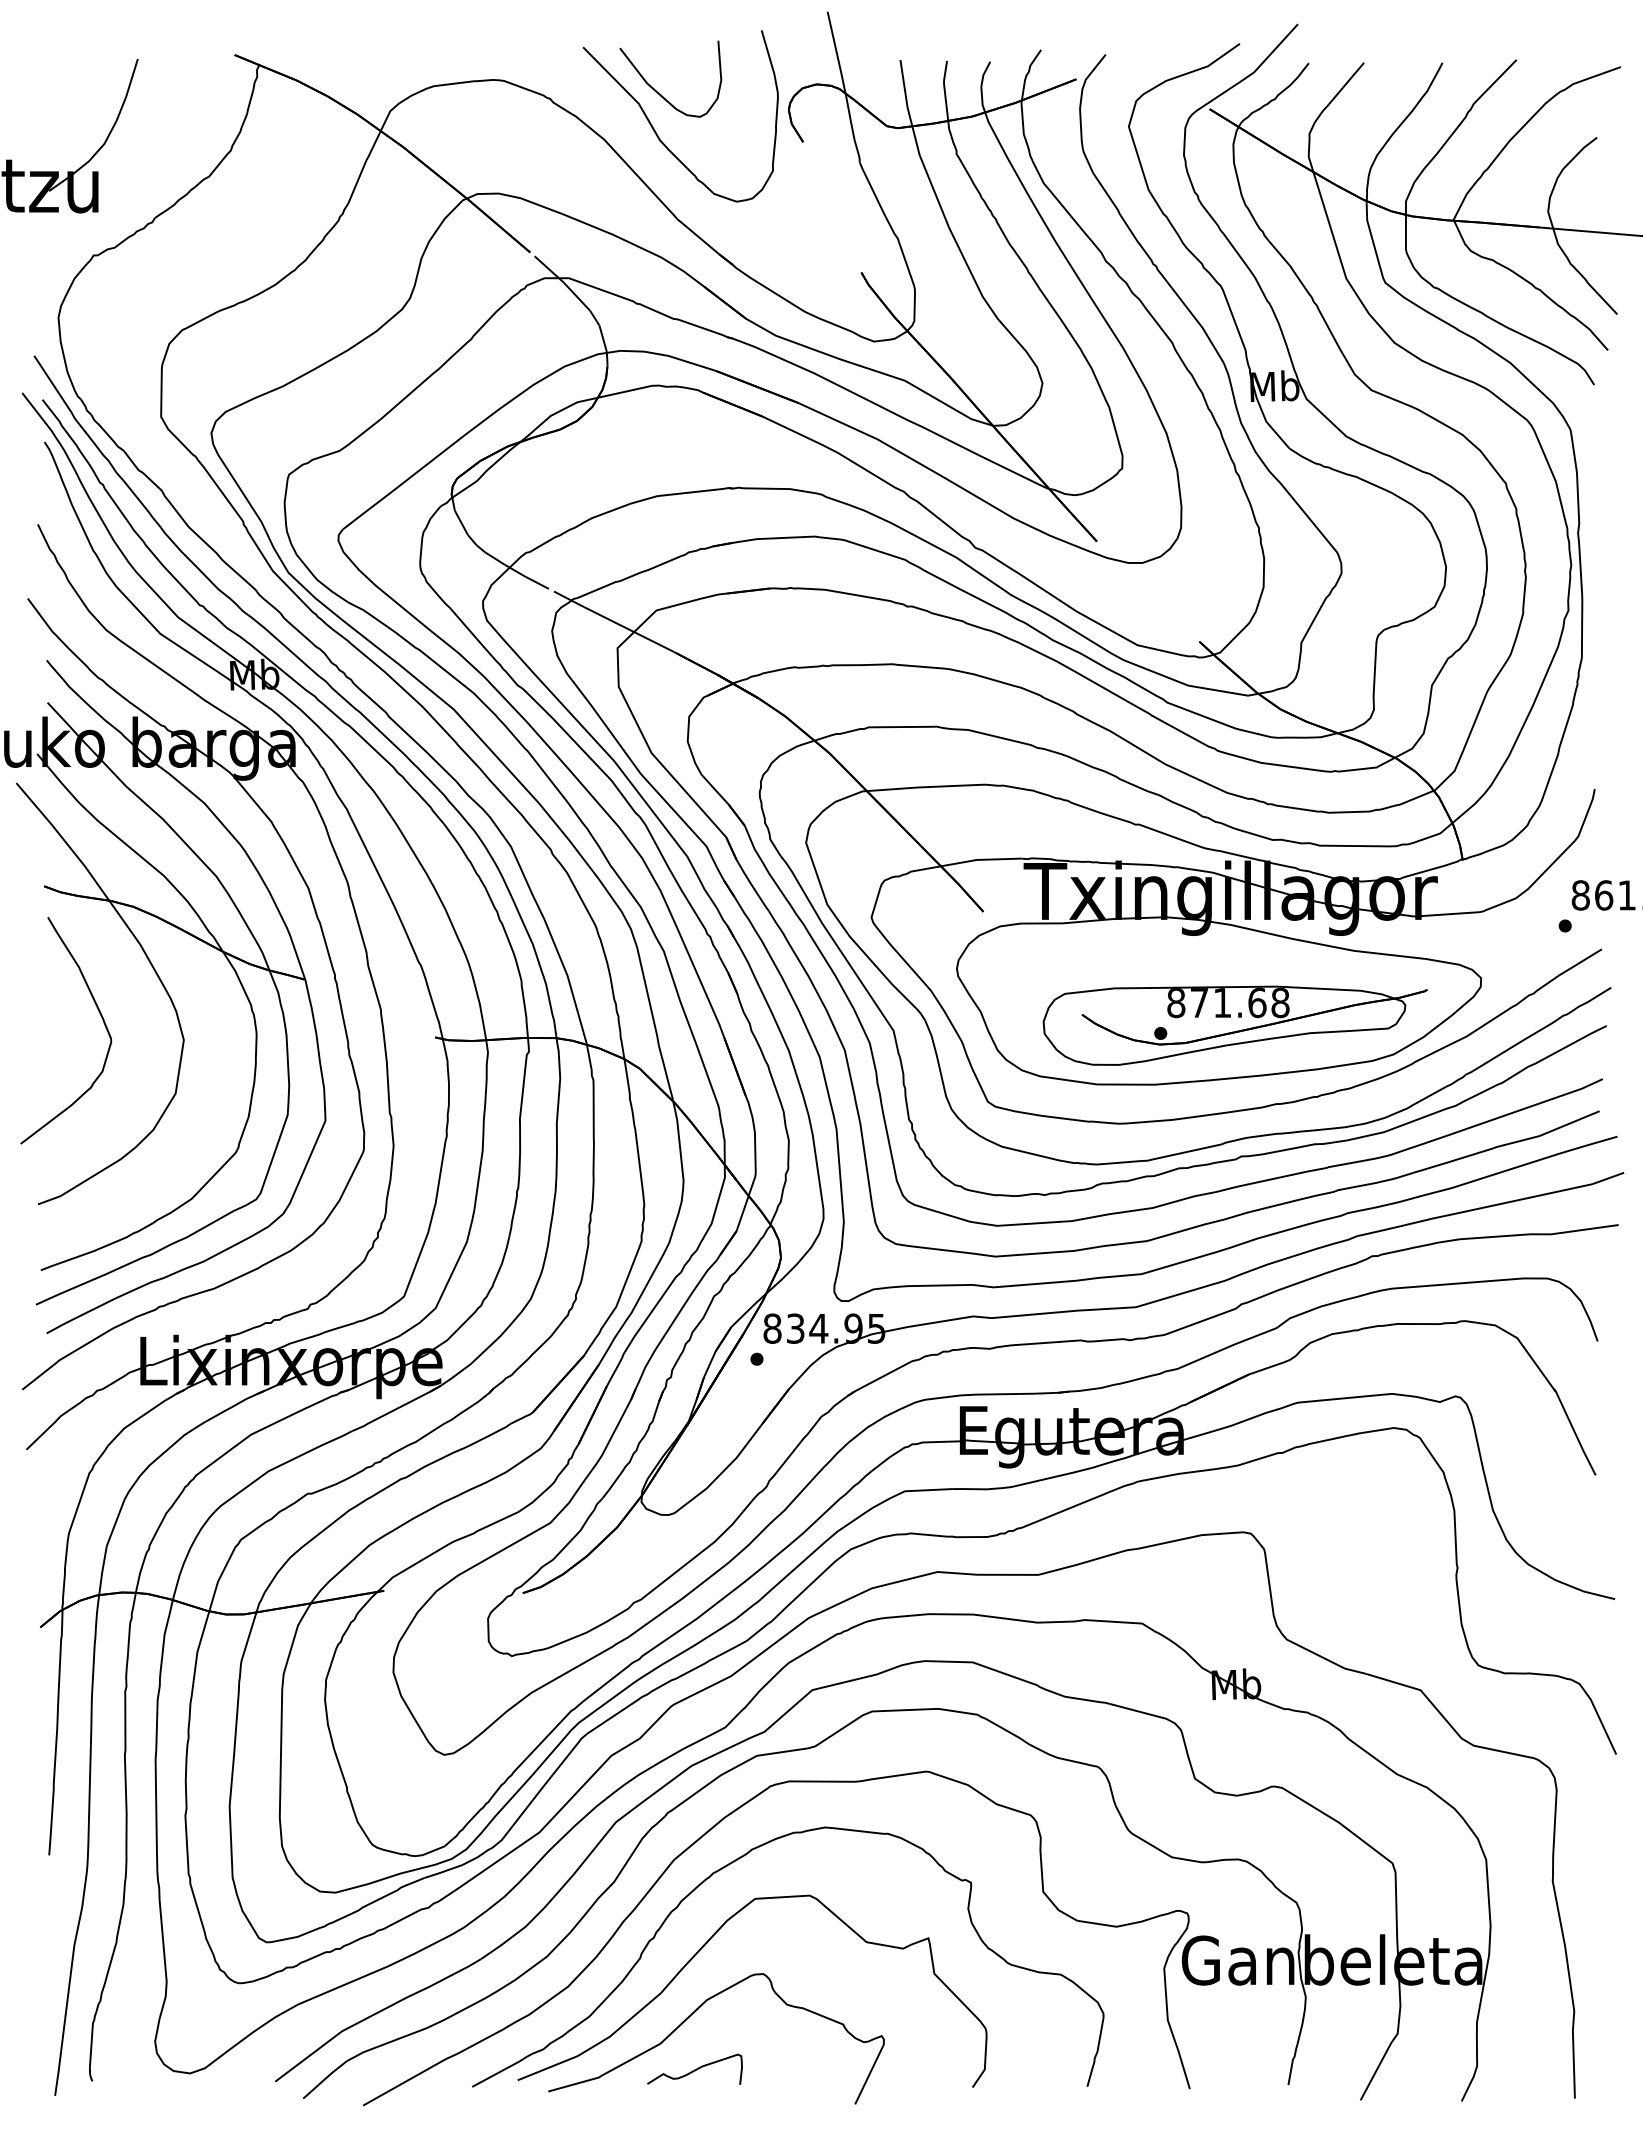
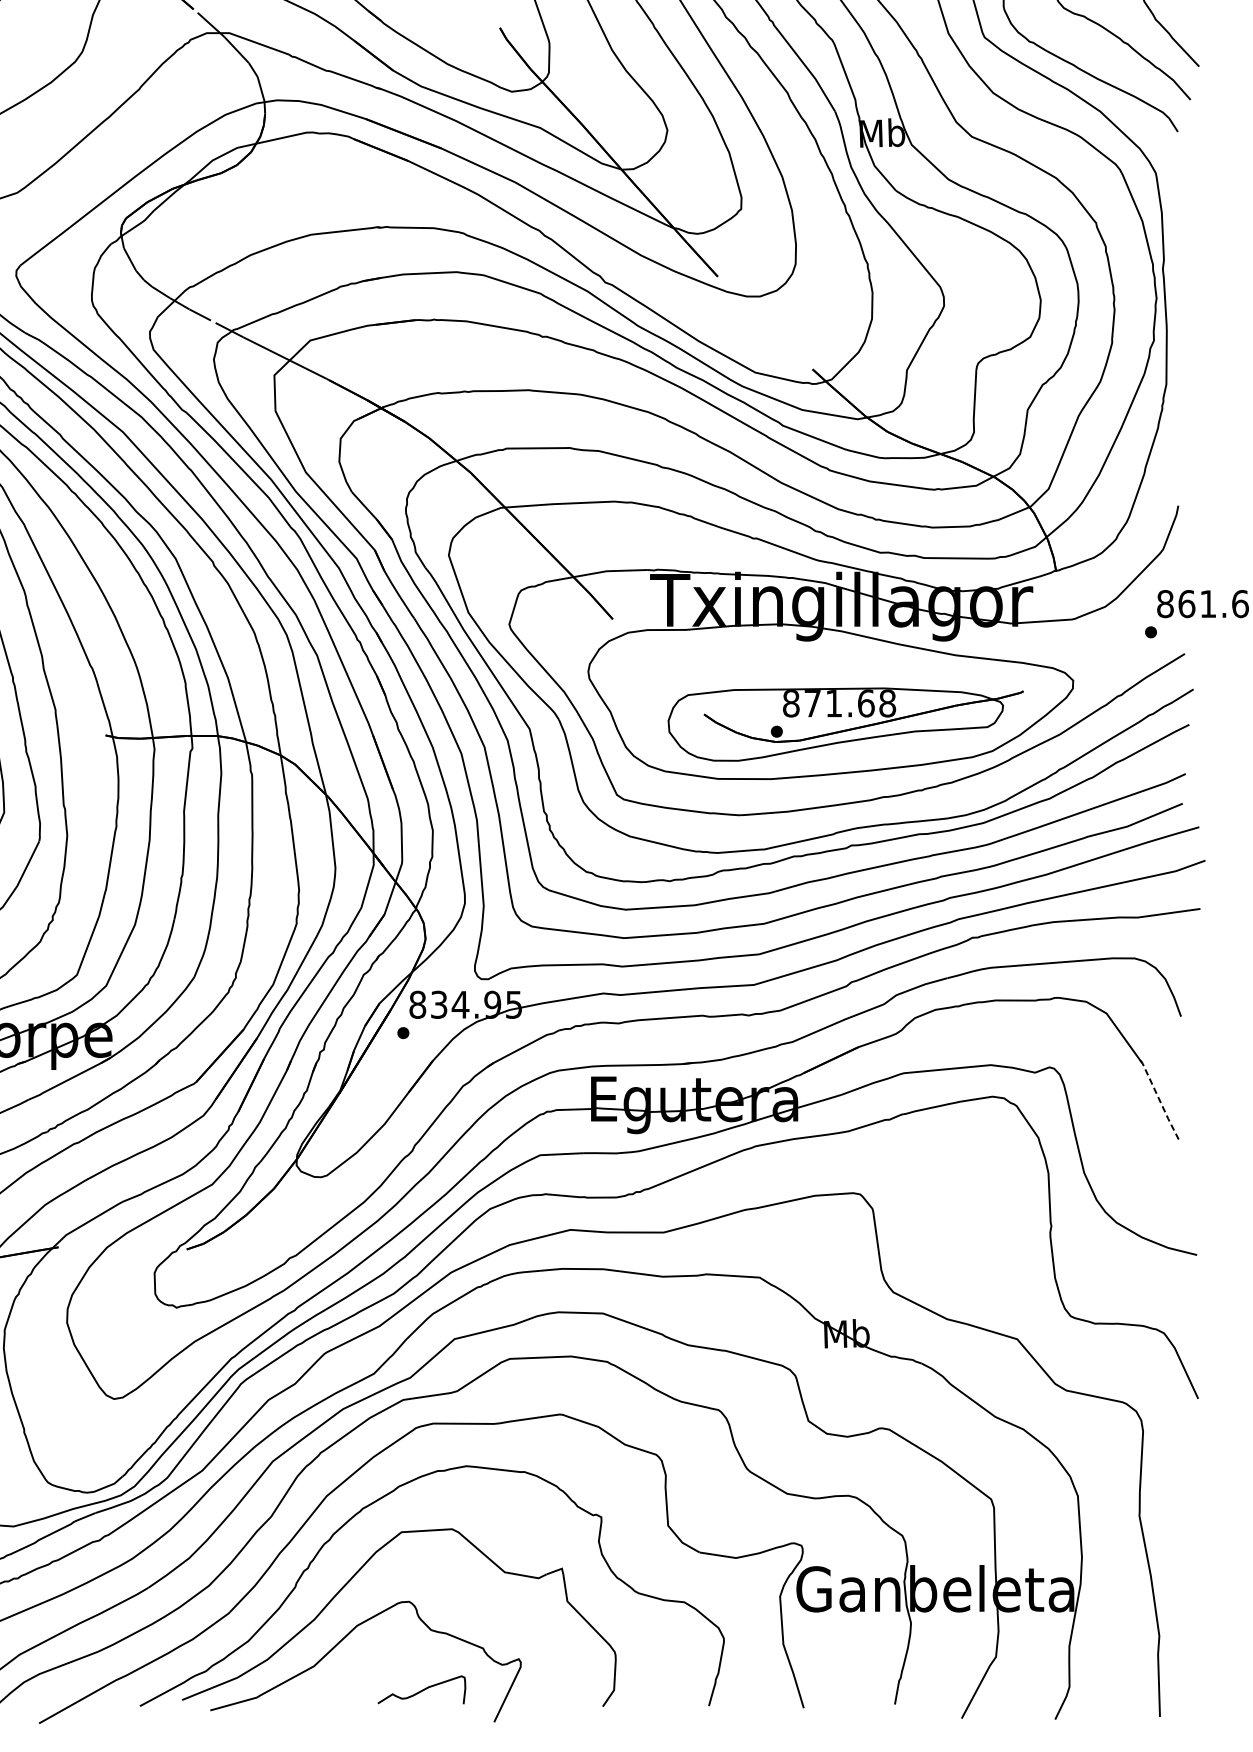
line: (1574, 1432) -> (1159, 1100), solid -> dashed
curve: (694, 2069) -> (421, 1690), moved

